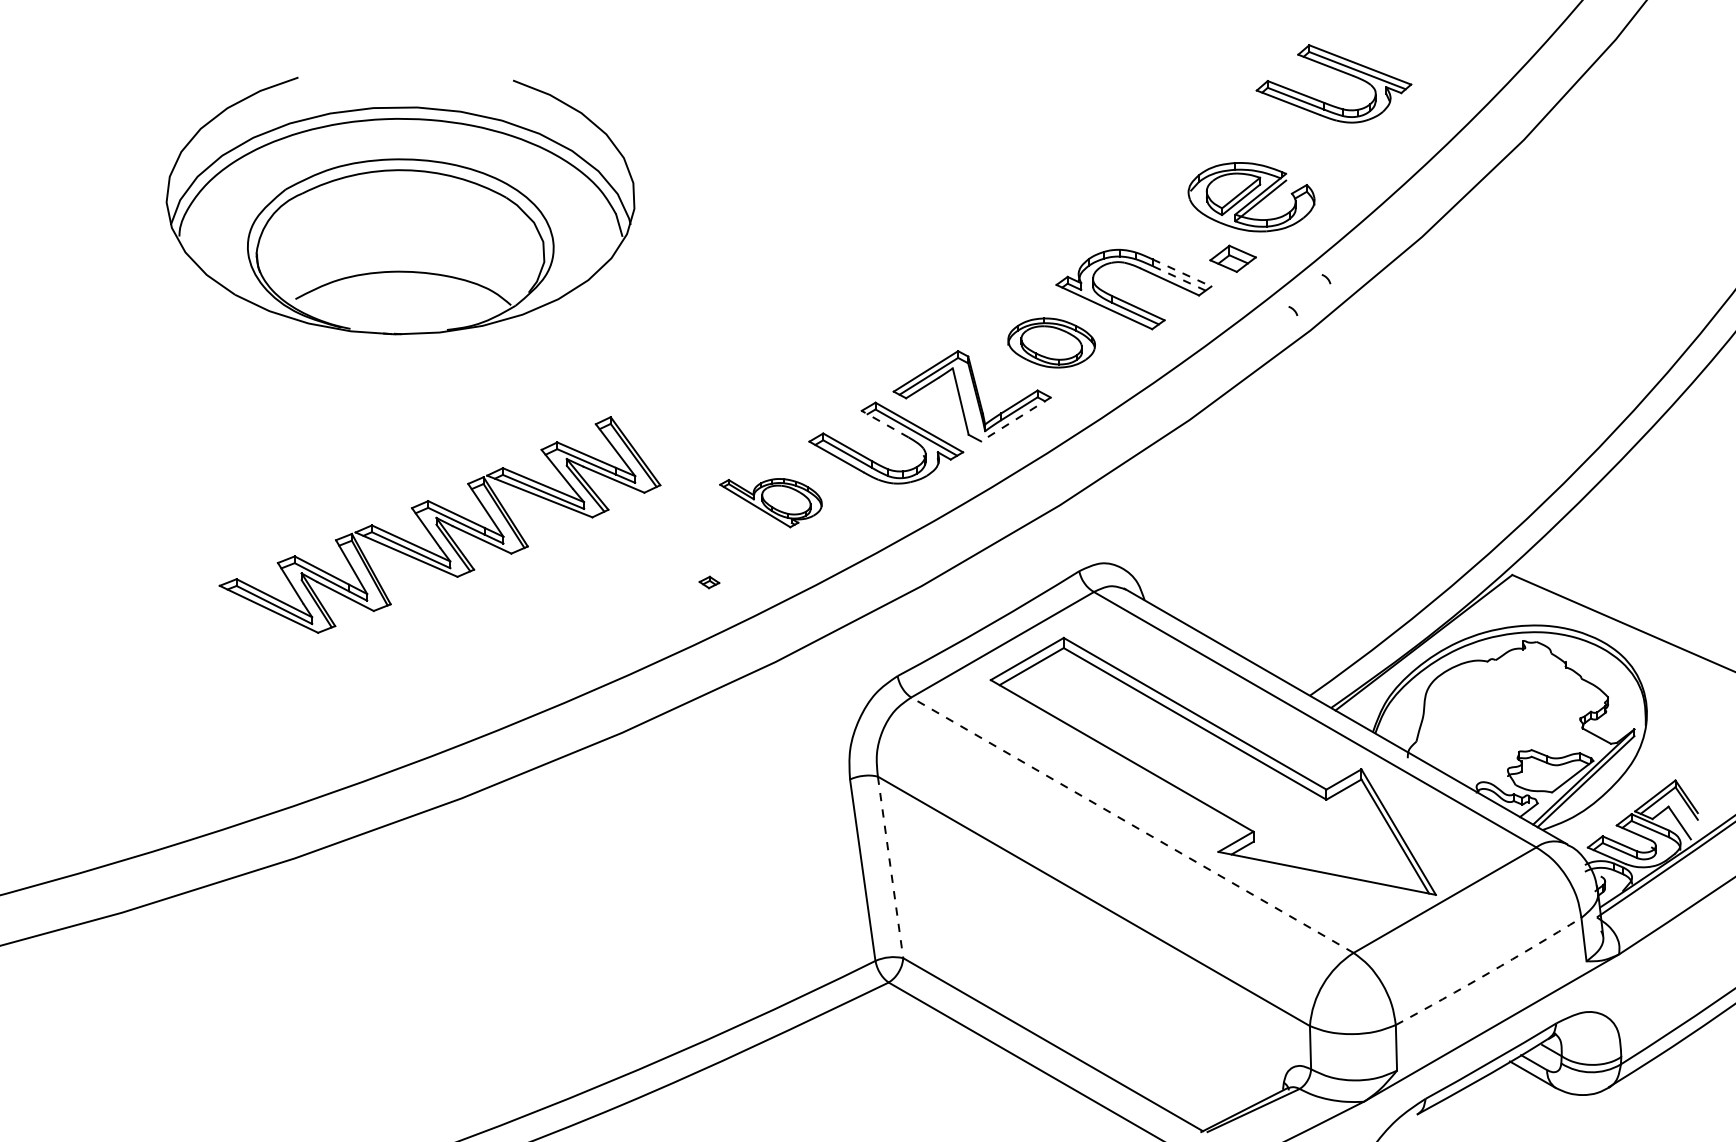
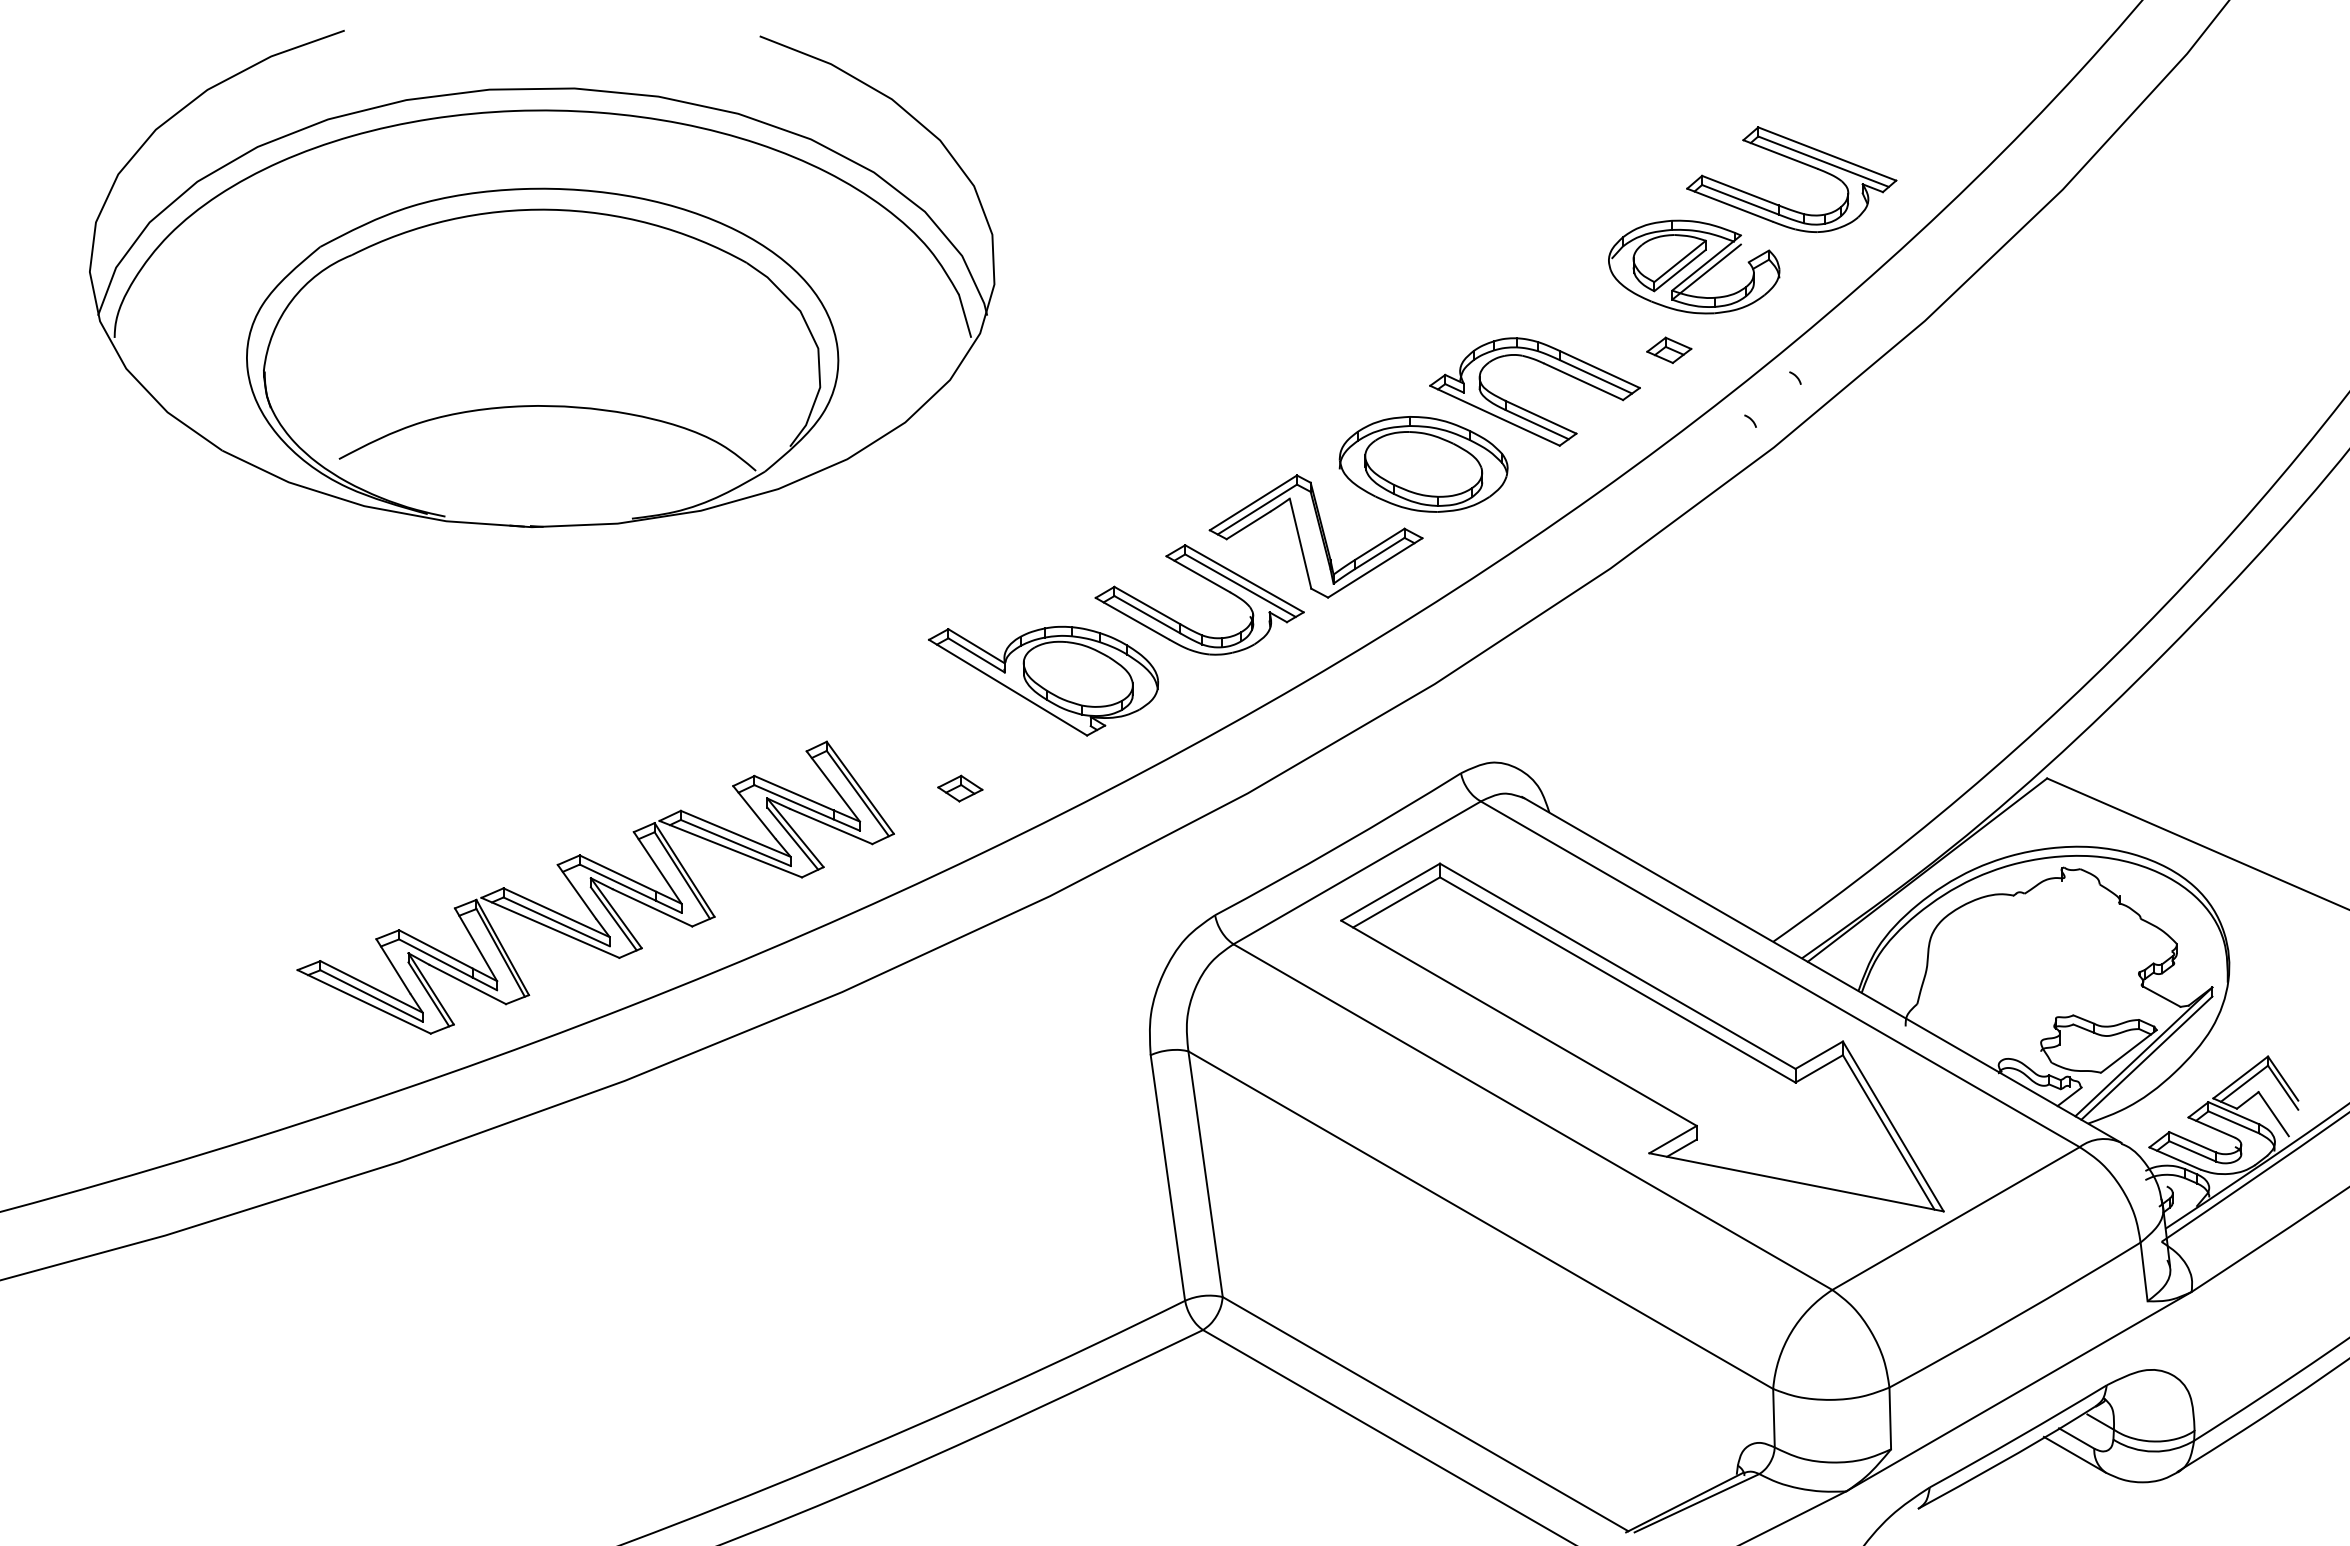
part: (1340, 71) -> (1800, 163), moved
part: (400, 205) -> (542, 278), size x1.43
part: (1233, 258) -> (1669, 349), size x0.71
line: (1182, 272) -> (1600, 369), dashed -> solid
line: (1179, 278) -> (1596, 376), dashed -> solid
part: (1051, 343) -> (1423, 464), size x1.43
line: (1016, 419) -> (1375, 567), dashed -> solid
line: (884, 424) -> (1197, 574), dashed -> solid
part: (770, 502) -> (1043, 680), size x1.67
part: (439, 524) -> (595, 887), moved
part: (709, 582) -> (960, 788), size x1.67
line: (1132, 825) -> (1532, 1117), dashed -> solid
line: (890, 867) -> (1205, 1174), dashed -> solid
arc: (1489, 972) -> (2016, 1316), dashed -> solid

